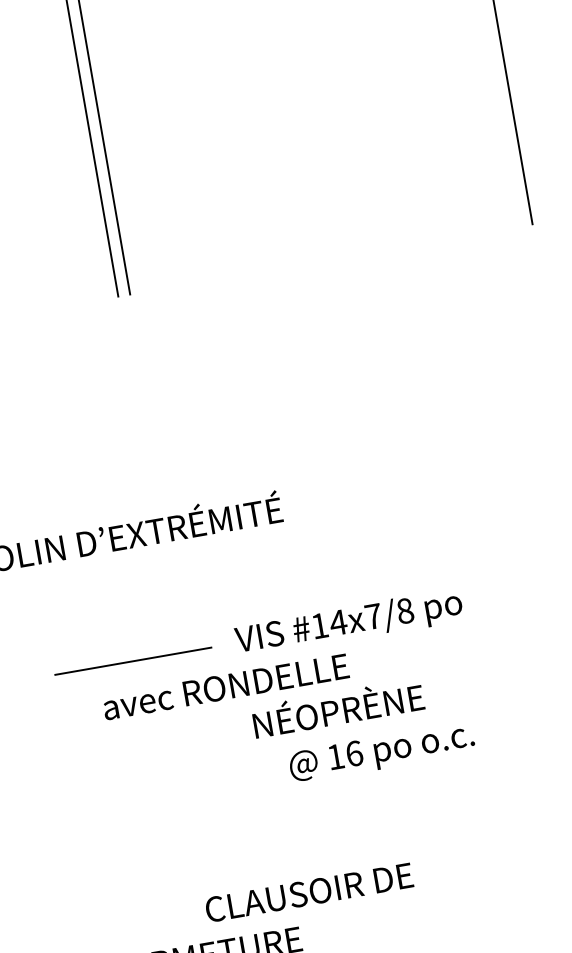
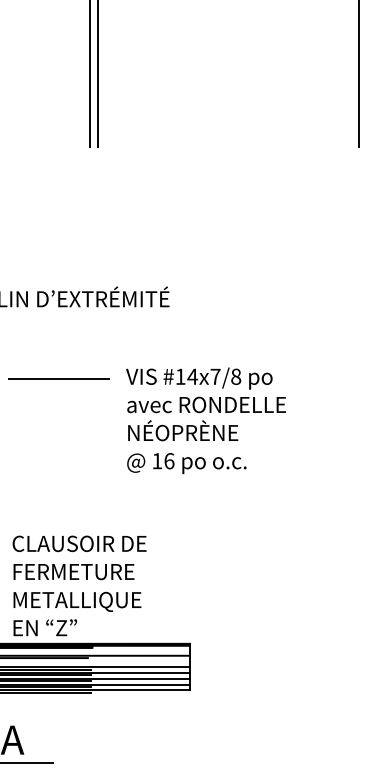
text: (225, 686) -> (206, 404), moved
text: (381, 752) -> (186, 463), moved
text: (309, 892) -> (79, 543), moved

